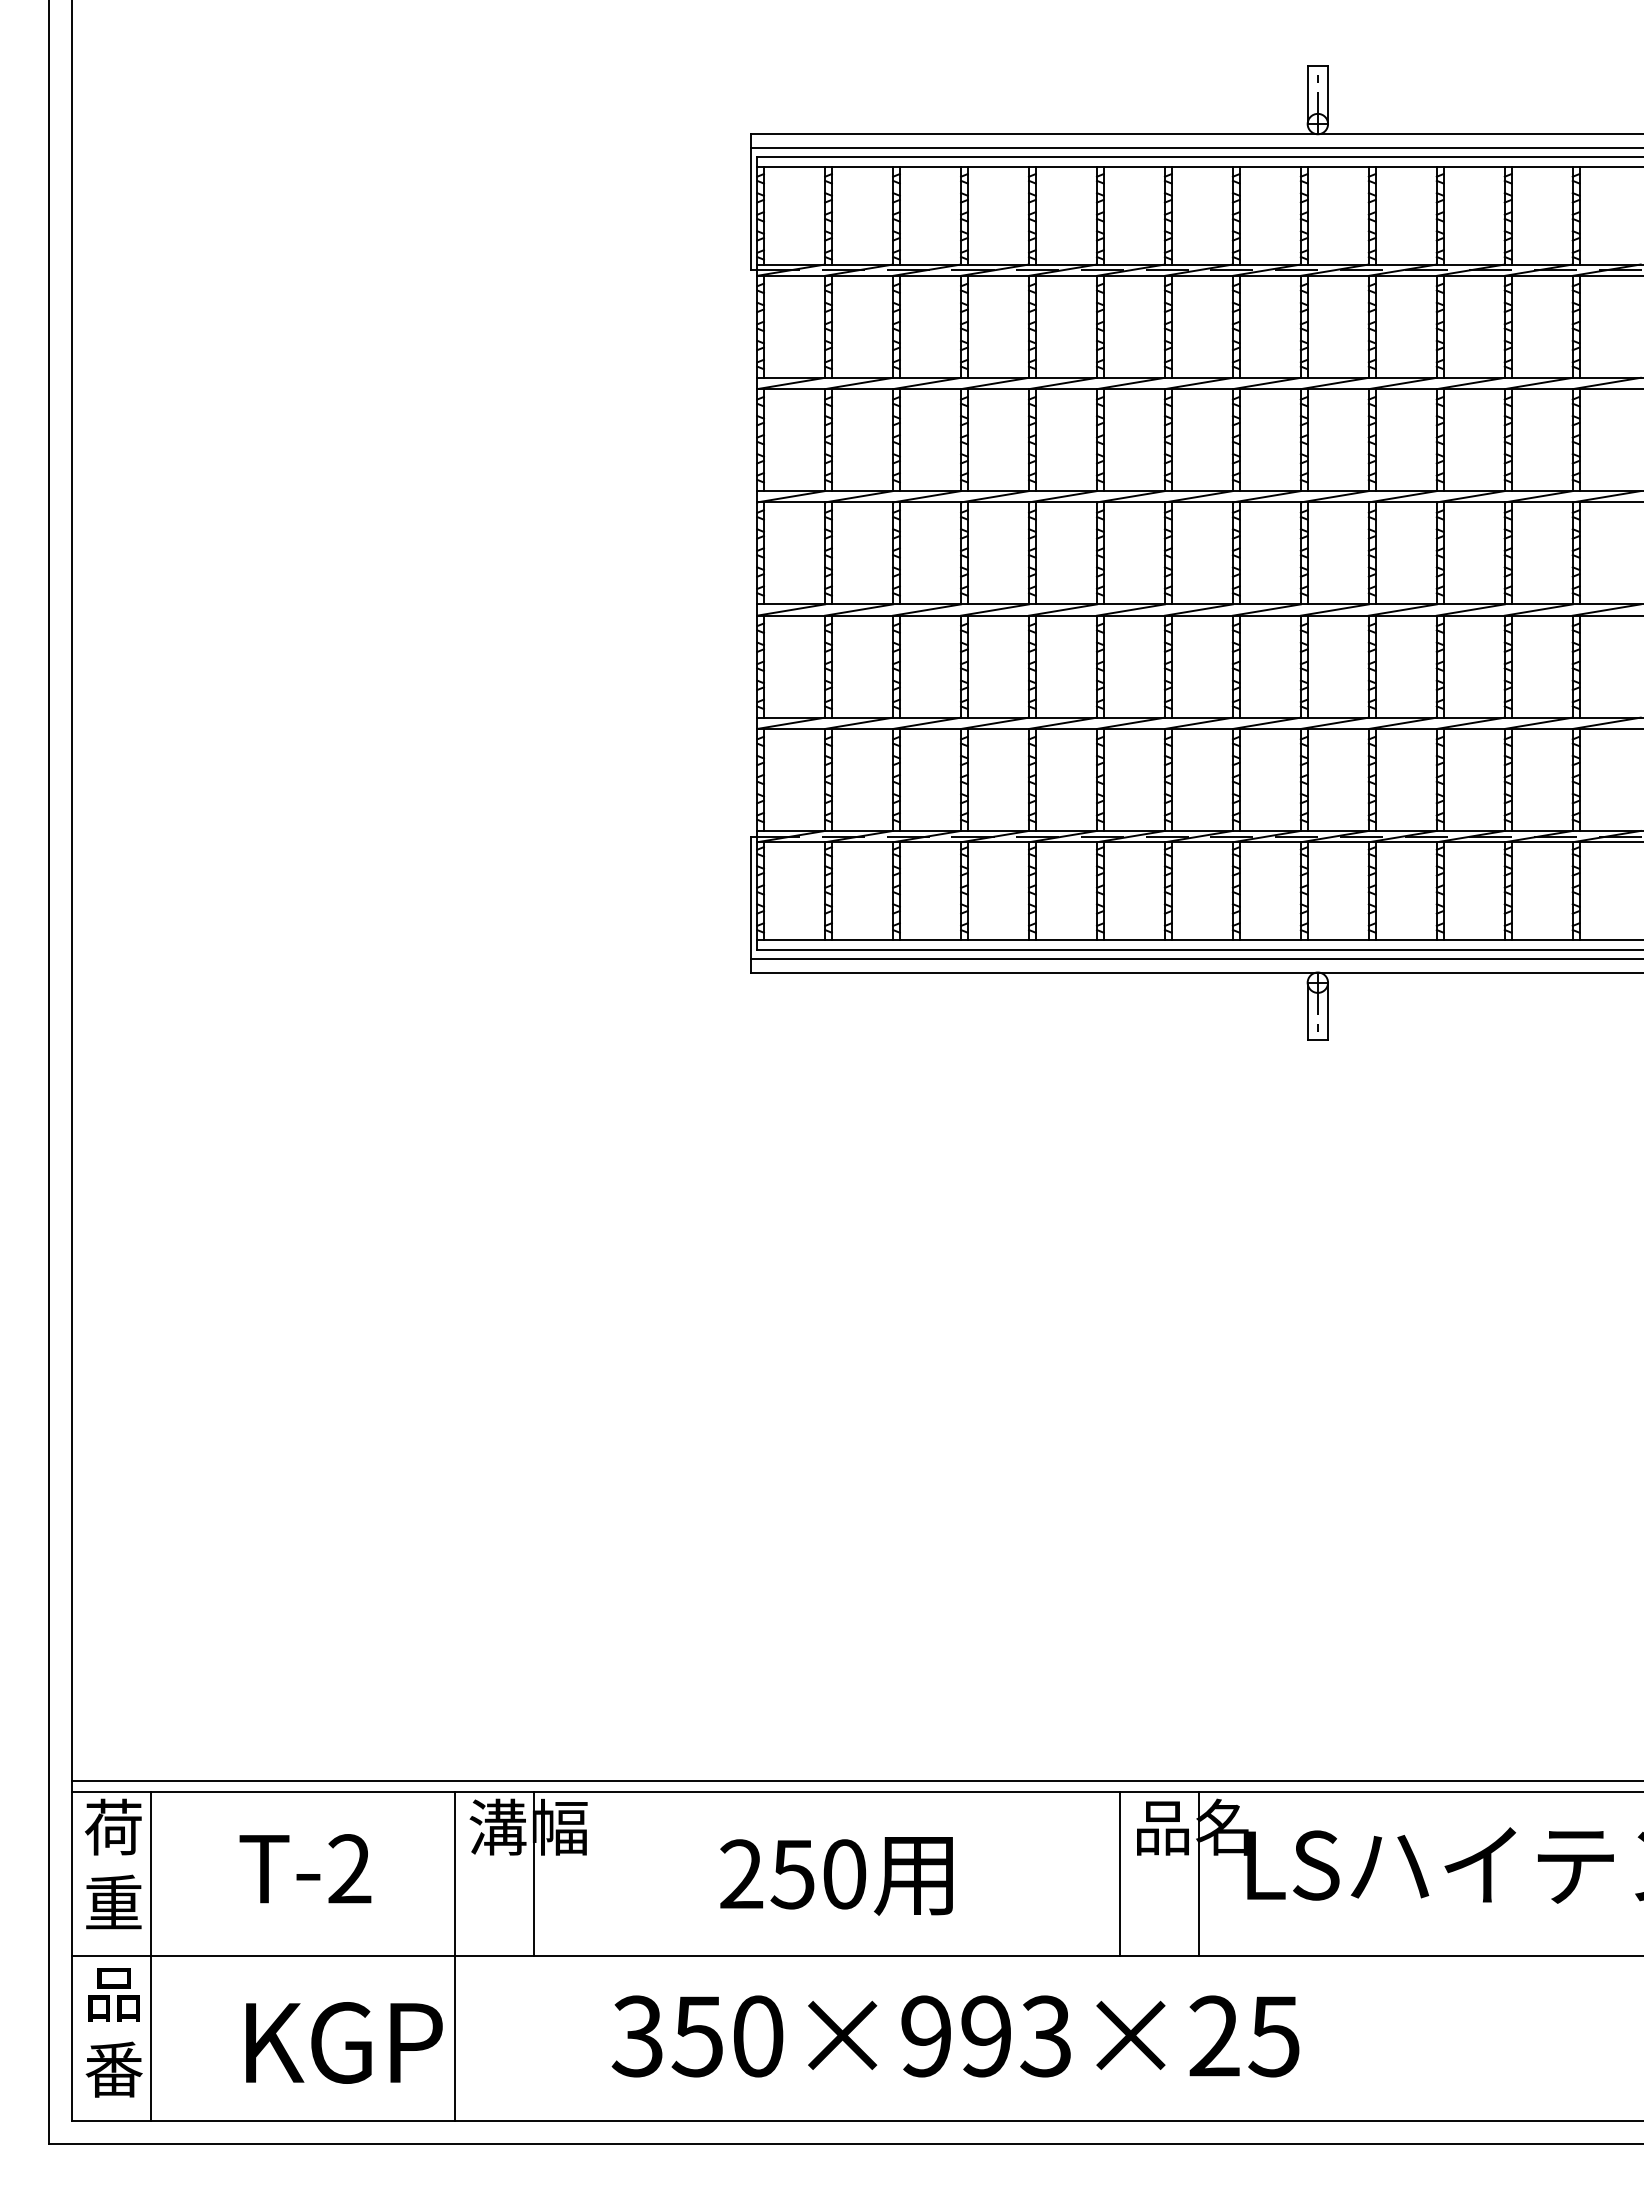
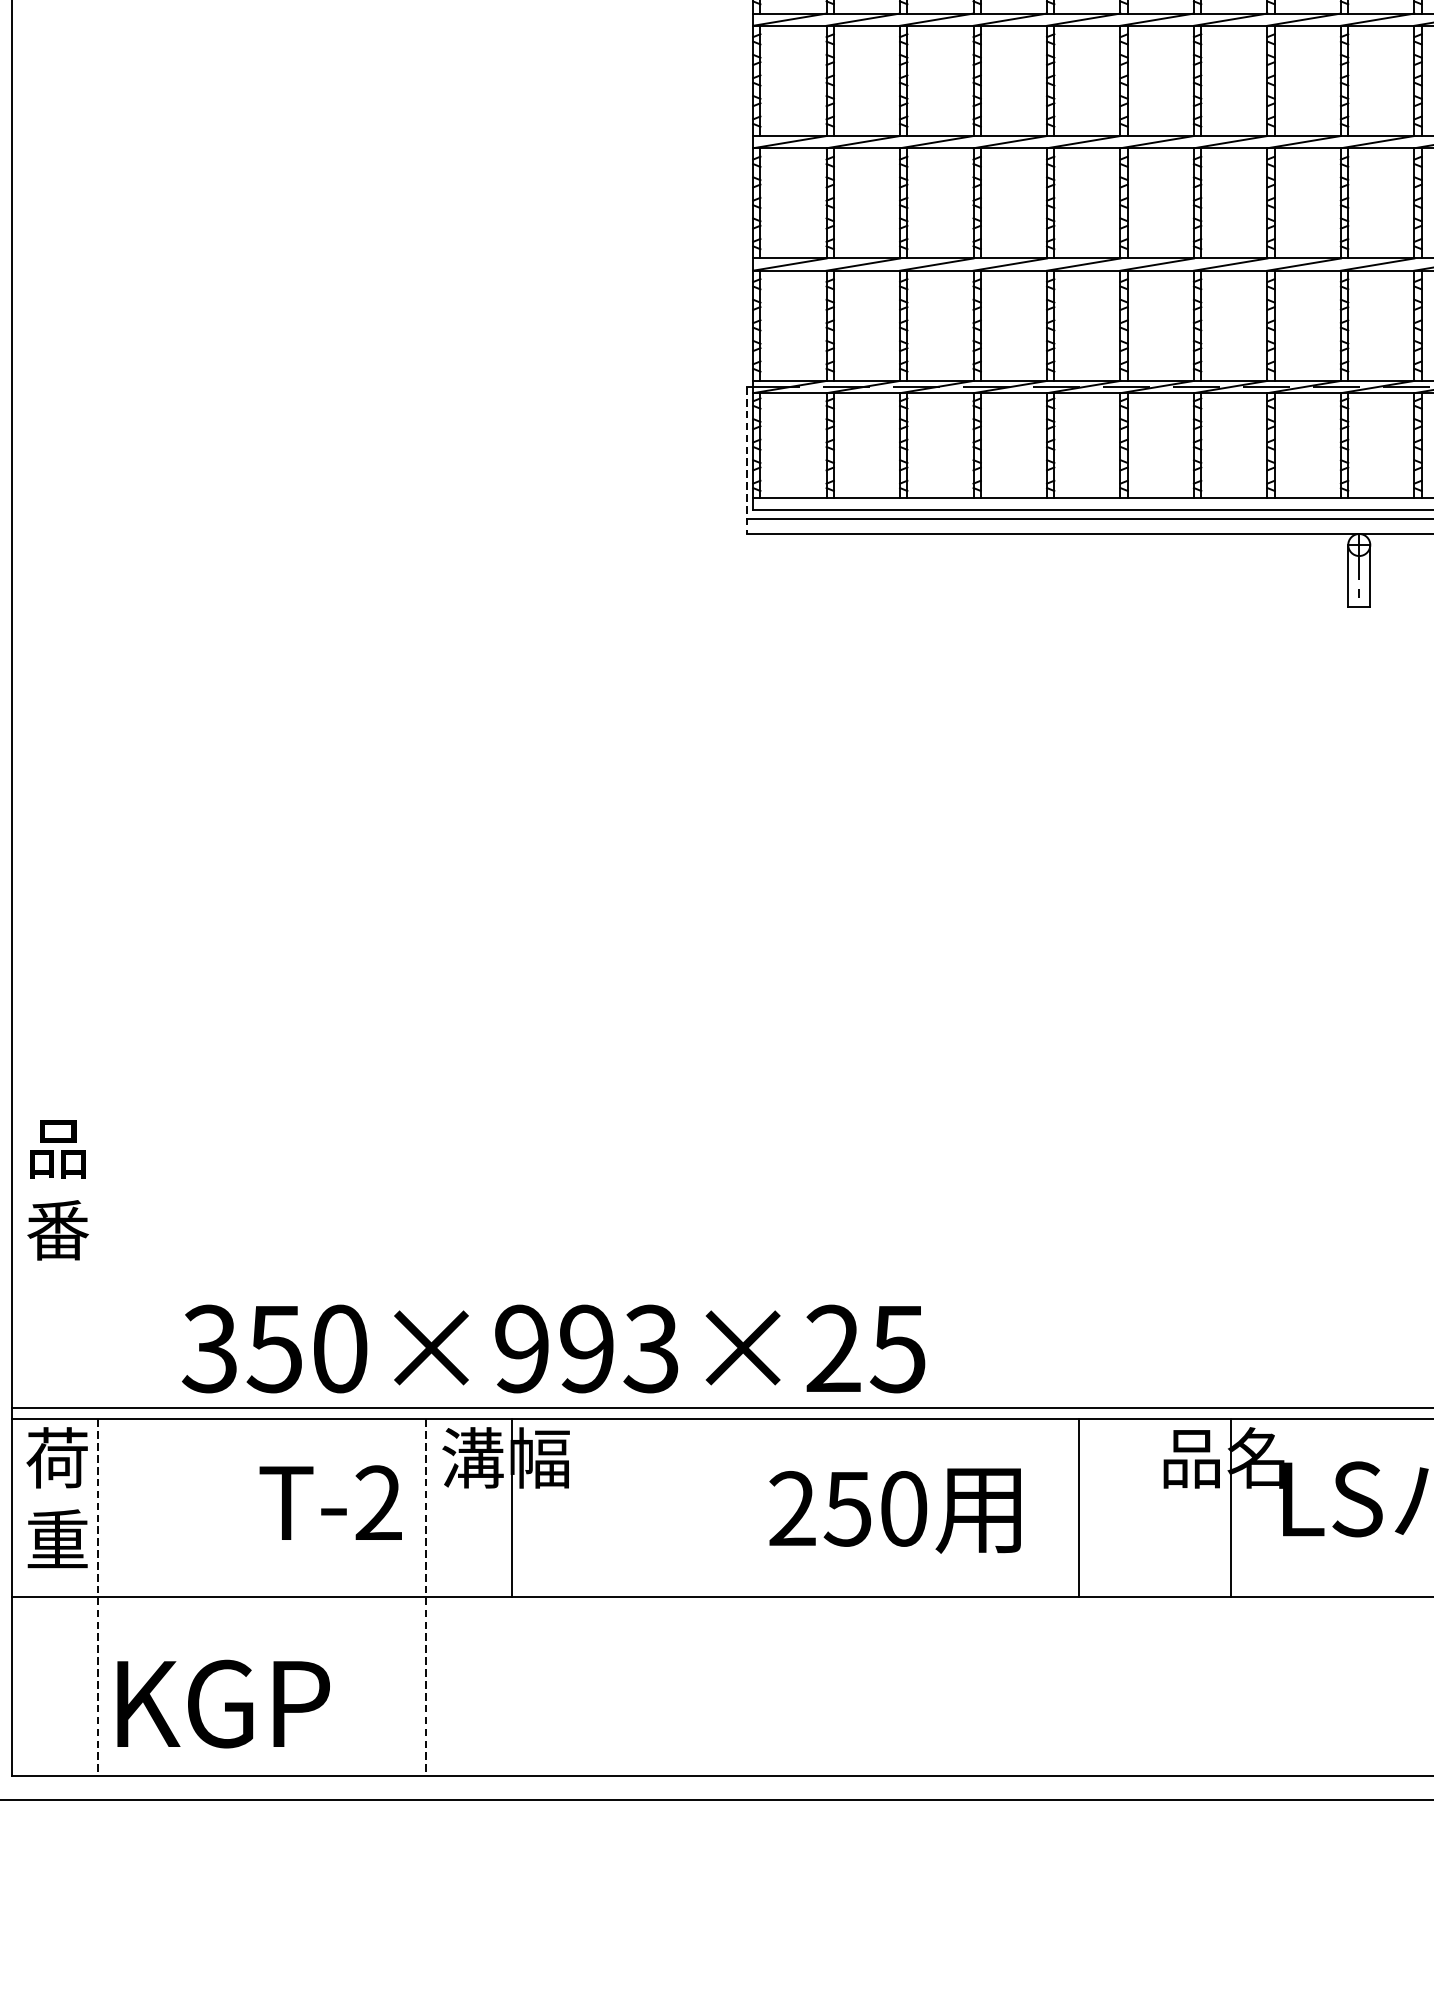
line: (751, 904) -> (747, 460), solid -> dashed
text: (305, 1868) -> (330, 1502), moved
line: (1119, 1873) -> (1078, 1507), moved
text: (836, 1876) -> (895, 1511), moved
line: (151, 1956) -> (98, 1597), solid -> dashed
line: (454, 1956) -> (425, 1597), solid -> dashed
text: (113, 2032) -> (57, 1190), moved
text: (955, 2036) -> (553, 1349), moved
text: (344, 2042) -> (223, 1703), moved

